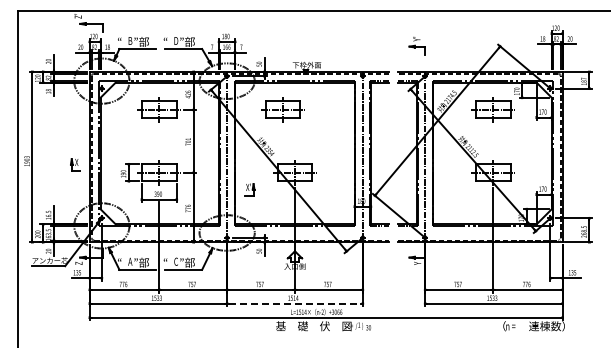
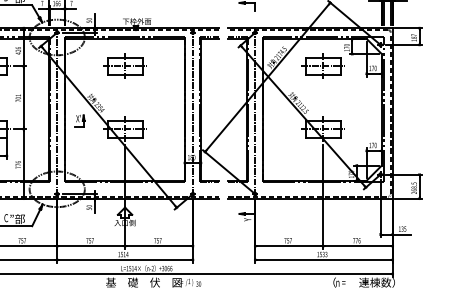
part: (282, 109) -> (124, 65), moved
part: (249, 189) -> (79, 120), moved
line: (295, 303) -> (125, 259), dashed -> solid

